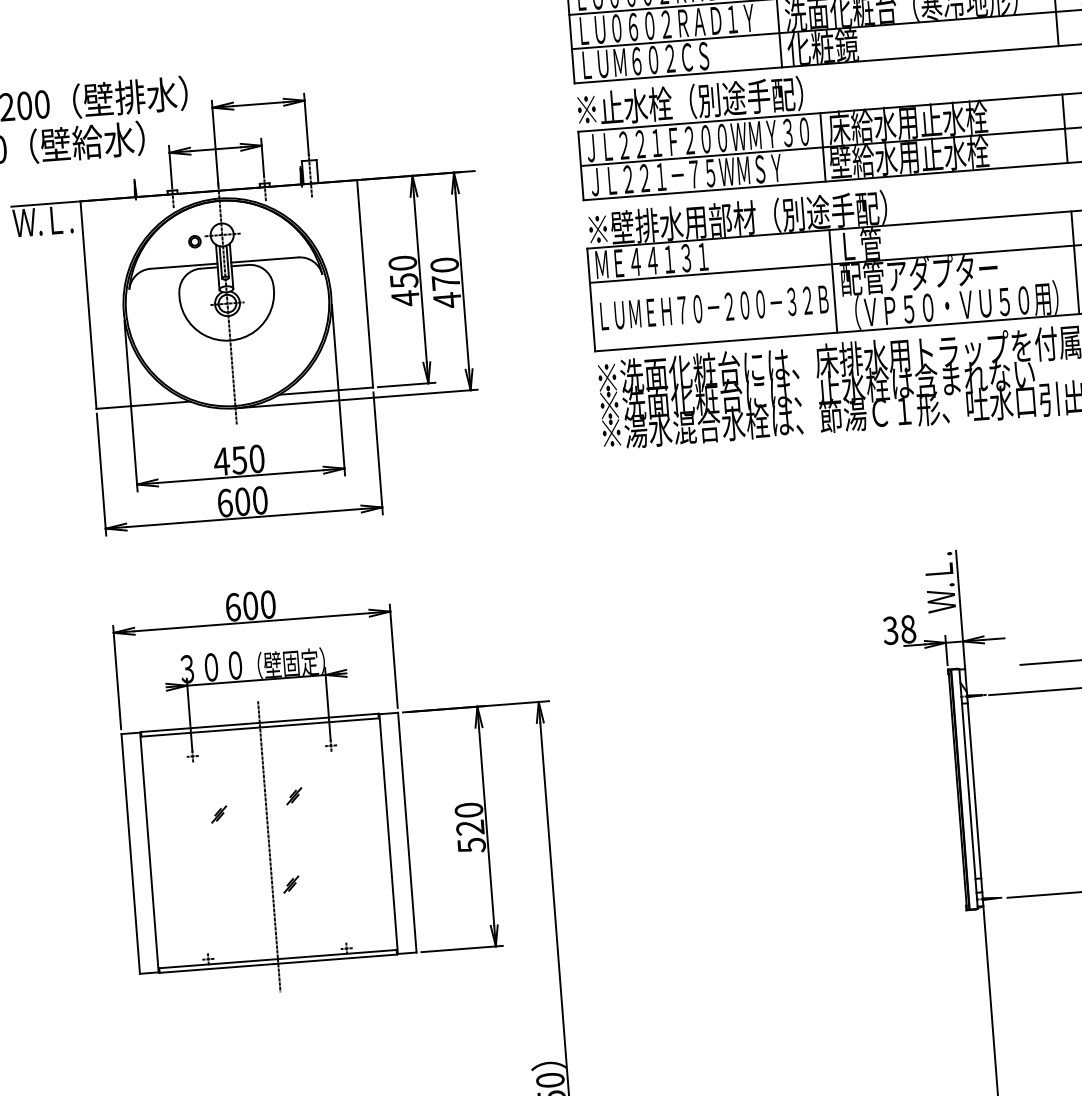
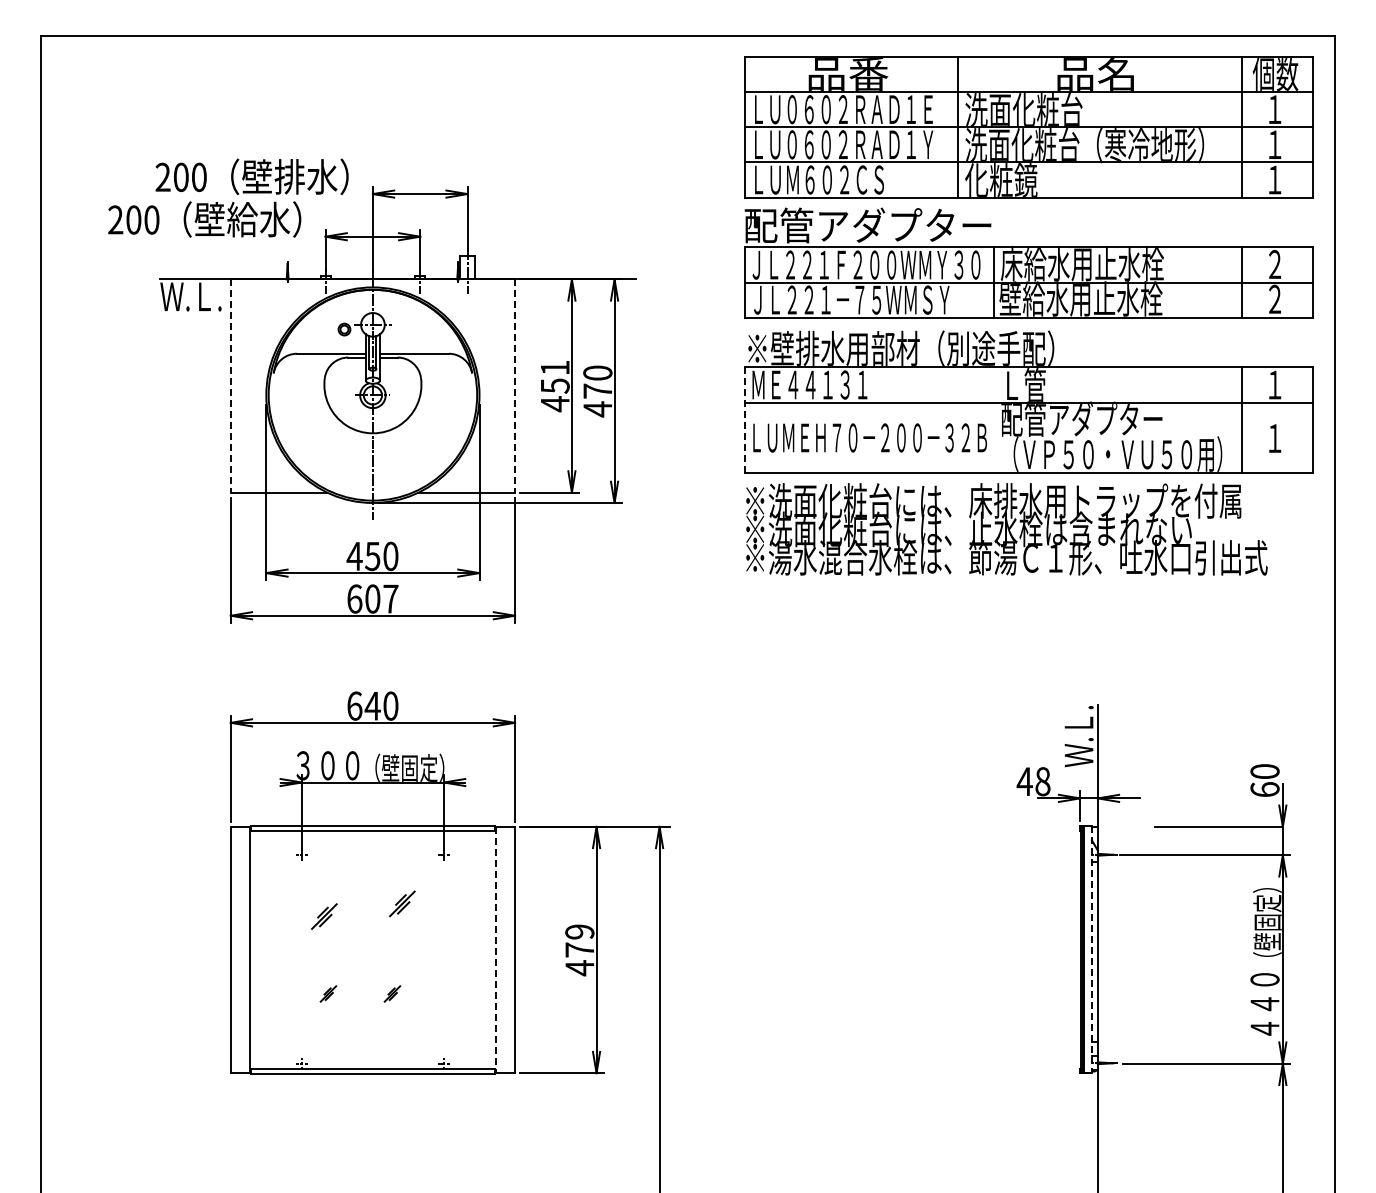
text: (696, 101) -> (867, 225), ※止水栓（別途手配） -> 配管アダプター
text: (402, 262) -> (554, 367), 450 -> 451
line: (833, 281) -> (993, 420), removed
line: (365, 283) -> (515, 385), solid -> dashed
line: (590, 300) -> (744, 420), solid -> dashed
line: (88, 304) -> (230, 385), solid -> dashed
text: (259, 499) -> (390, 598), 600 -> 607
text: (250, 605) -> (372, 705), 600 -> 640
text: (890, 630) -> (1024, 781), 38 -> 48
line: (968, 789) -> (1091, 950), solid -> dashed
part: (294, 795) -> (402, 903), size x1.6
part: (218, 814) -> (323, 916), size x1.6
text: (470, 828) -> (579, 950), 520 -> 479
line: (388, 834) -> (495, 950), solid -> dashed
line: (268, 846) -> (372, 953), removed
part: (229, 888) -> (328, 993), added

